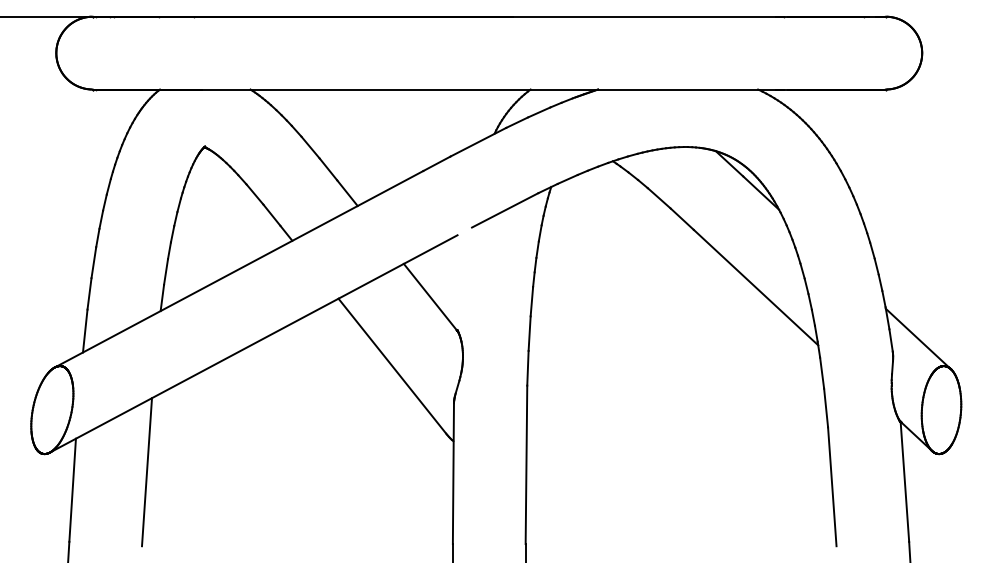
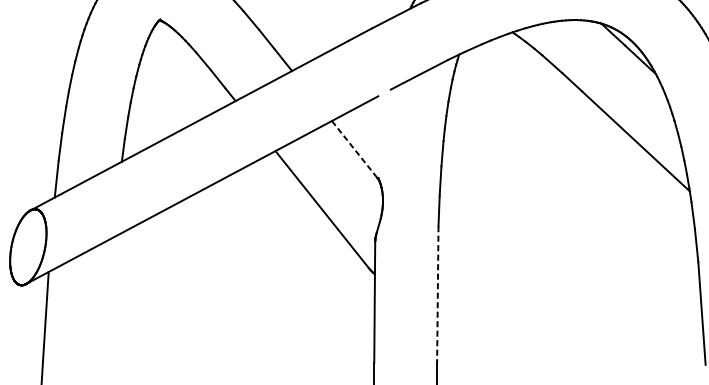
line: (431, 297) -> (355, 150), solid -> dashed
line: (526, 465) -> (437, 295), solid -> dashed
line: (147, 472) -> (110, 301), removed

